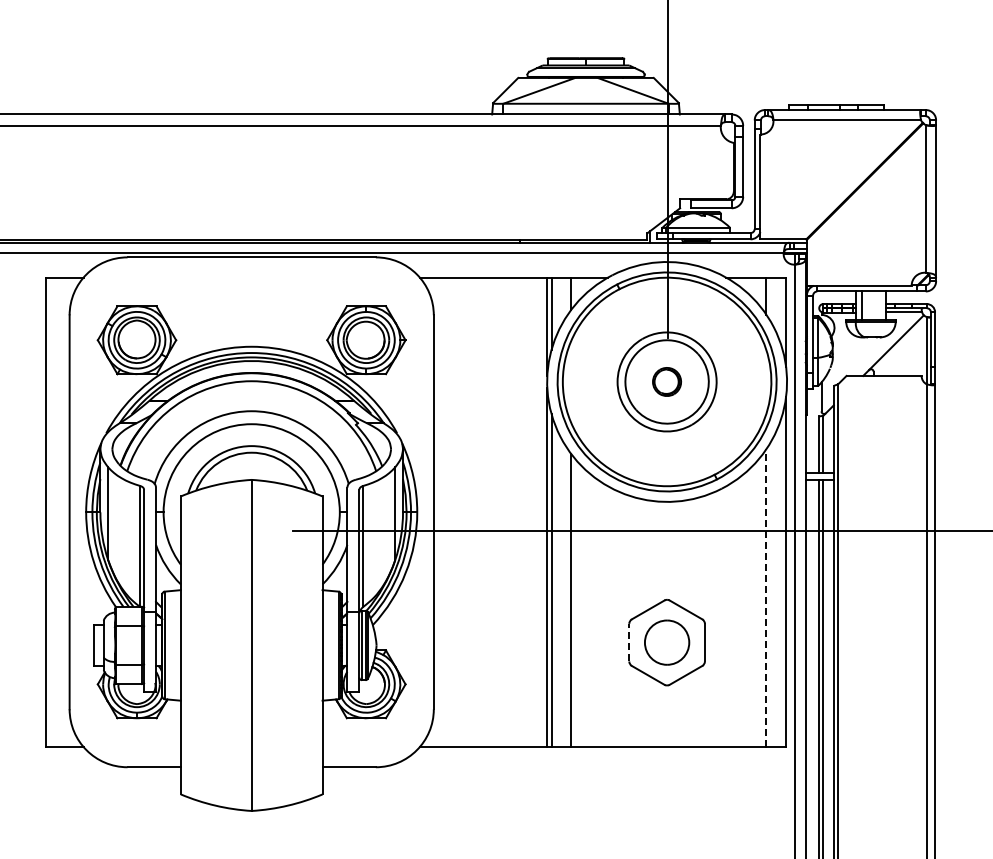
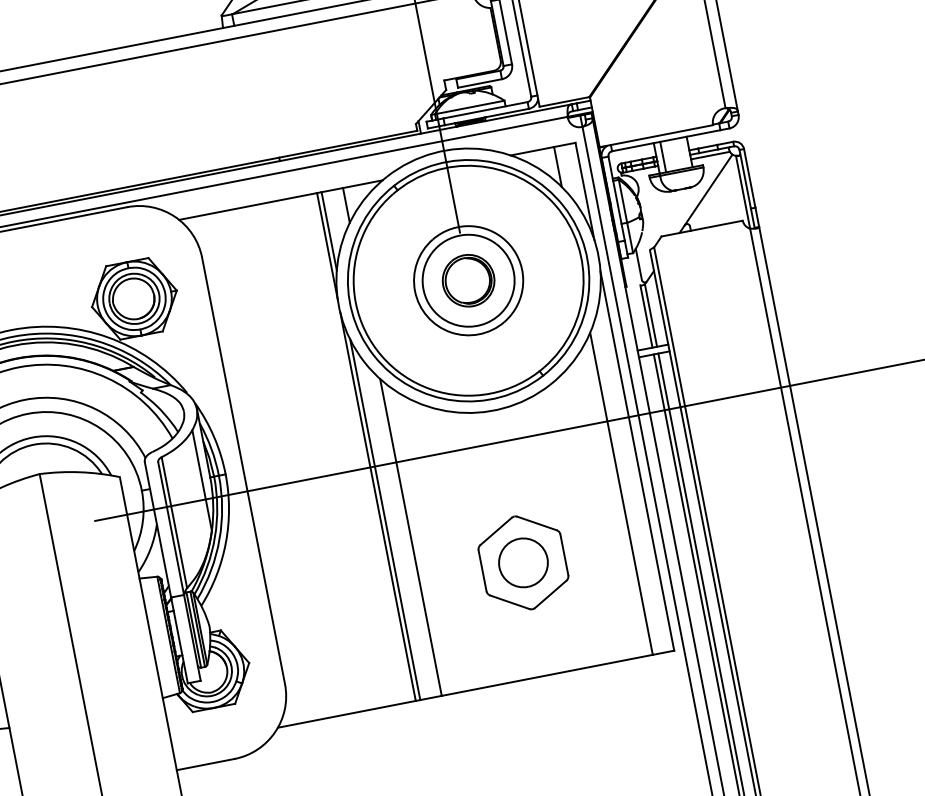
part: (666, 381) -> (467, 280), size x1.67
line: (766, 598) -> (621, 494), dashed -> solid
line: (629, 642) -> (482, 570), dashed -> solid

